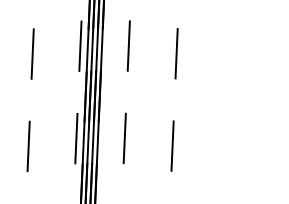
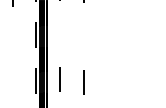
line: (129, 45) -> (60, 33), removed
line: (32, 53) -> (12, 39), removed
line: (175, 53) -> (83, 36), removed
line: (28, 145) -> (12, 85), removed

